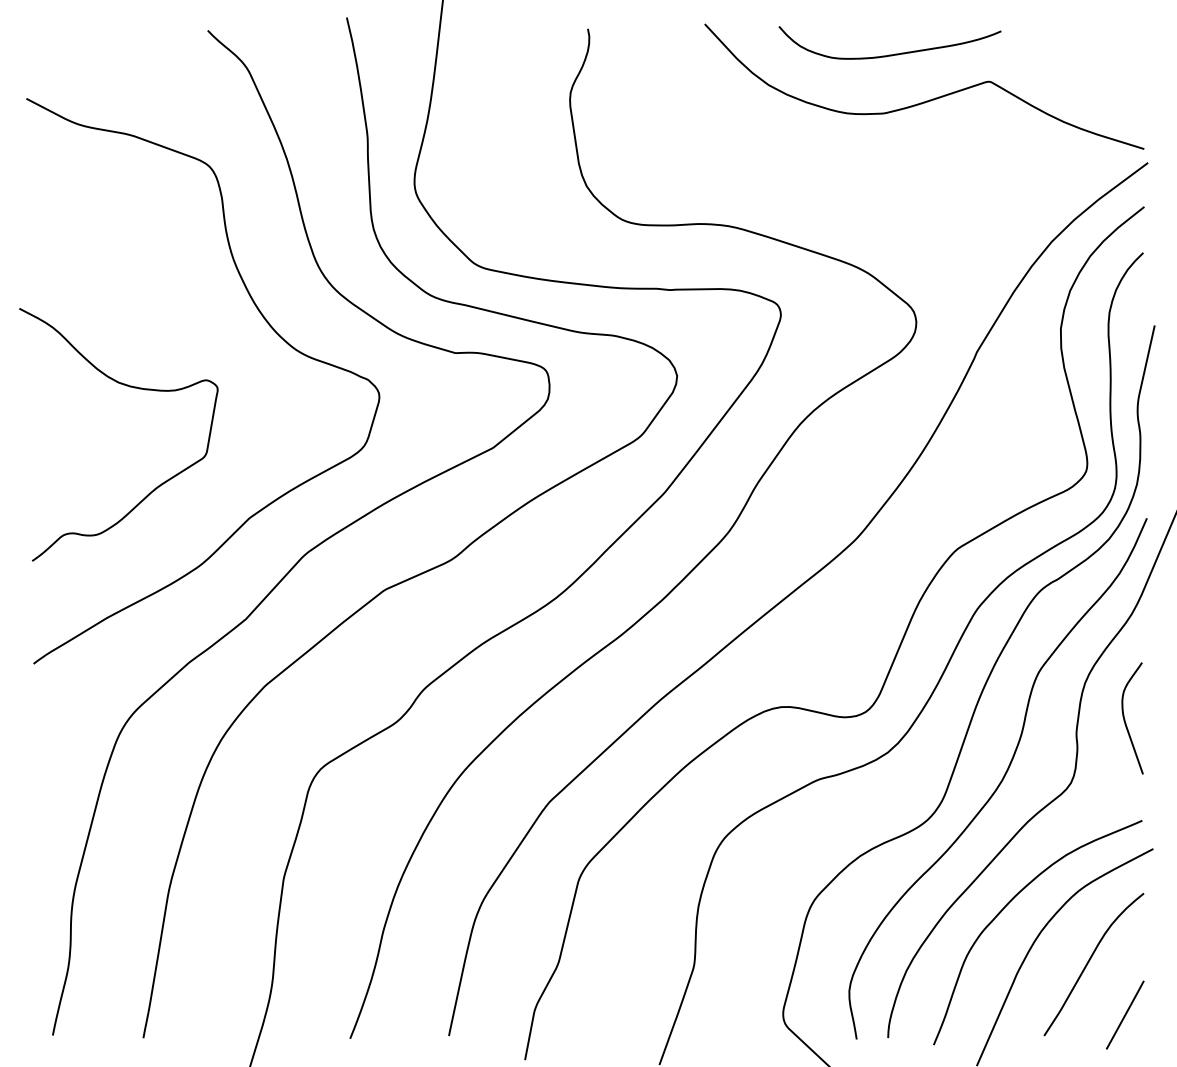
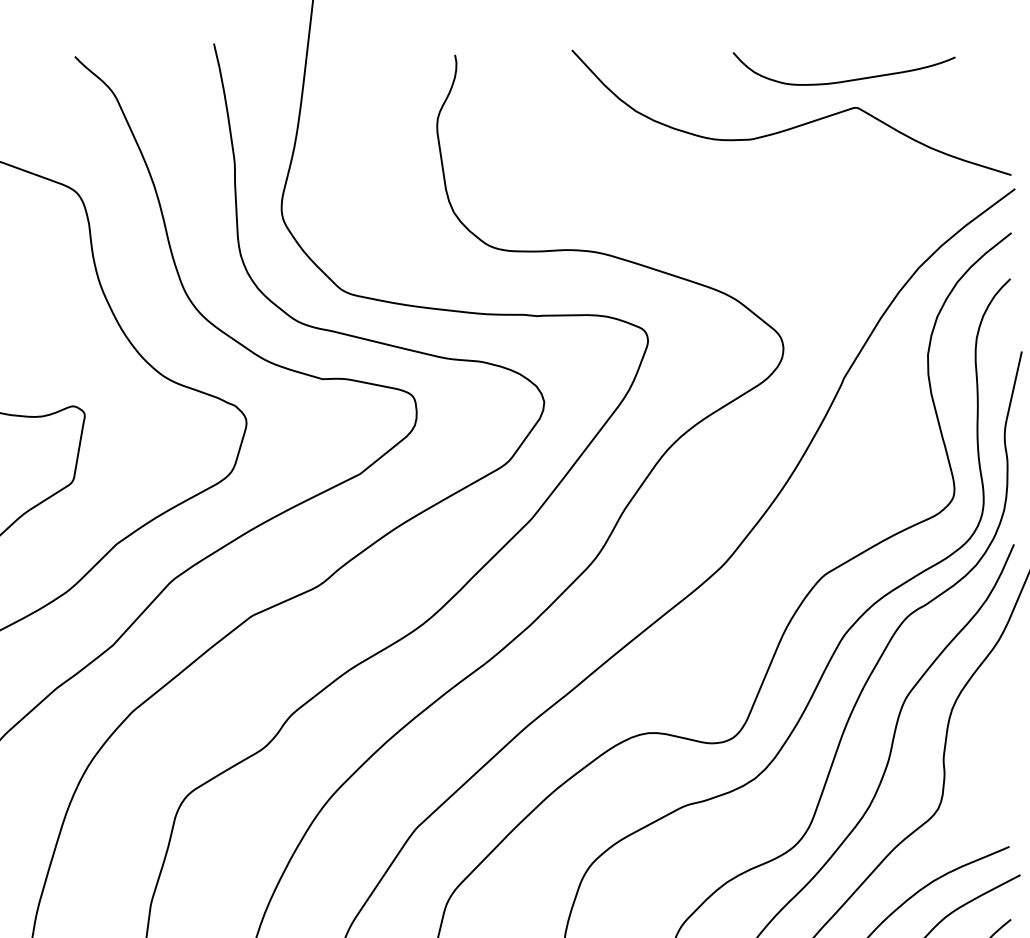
curve: (889, 54) -> (843, 80), moved
curve: (1125, 719) -> (992, 745), removed

